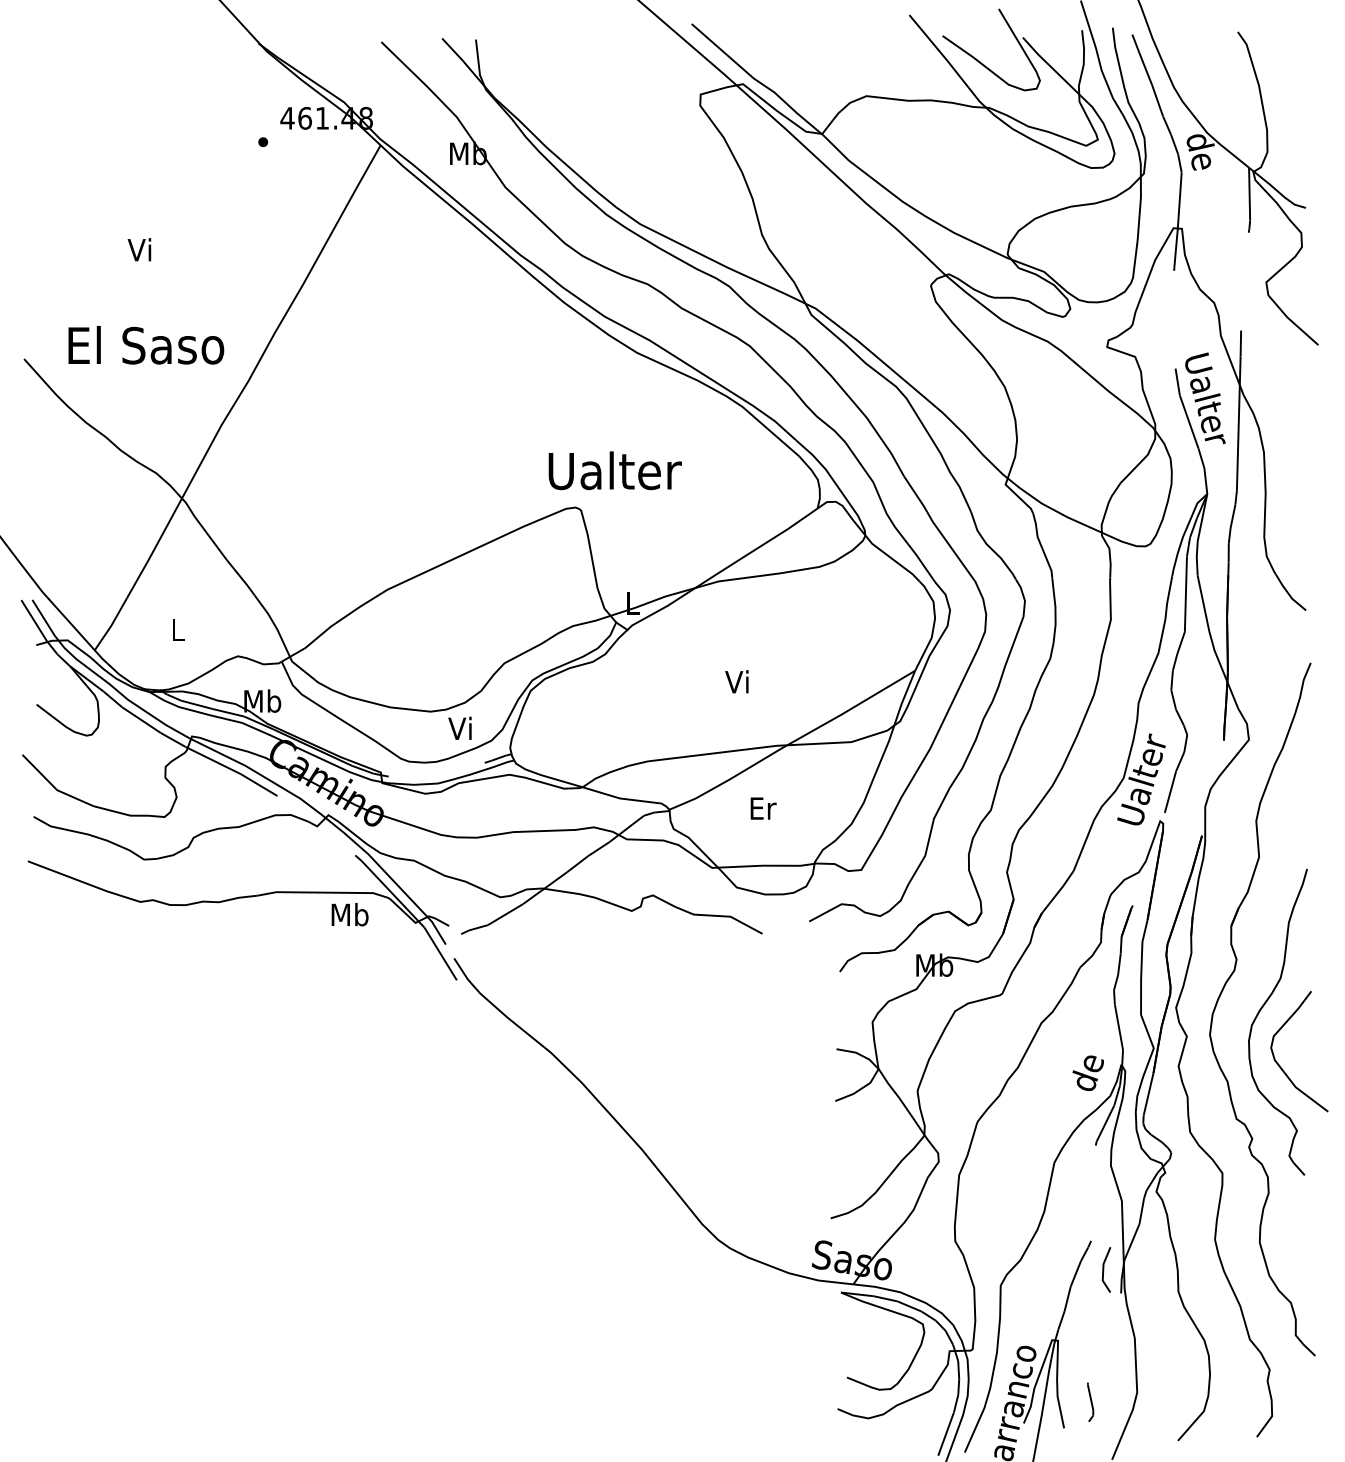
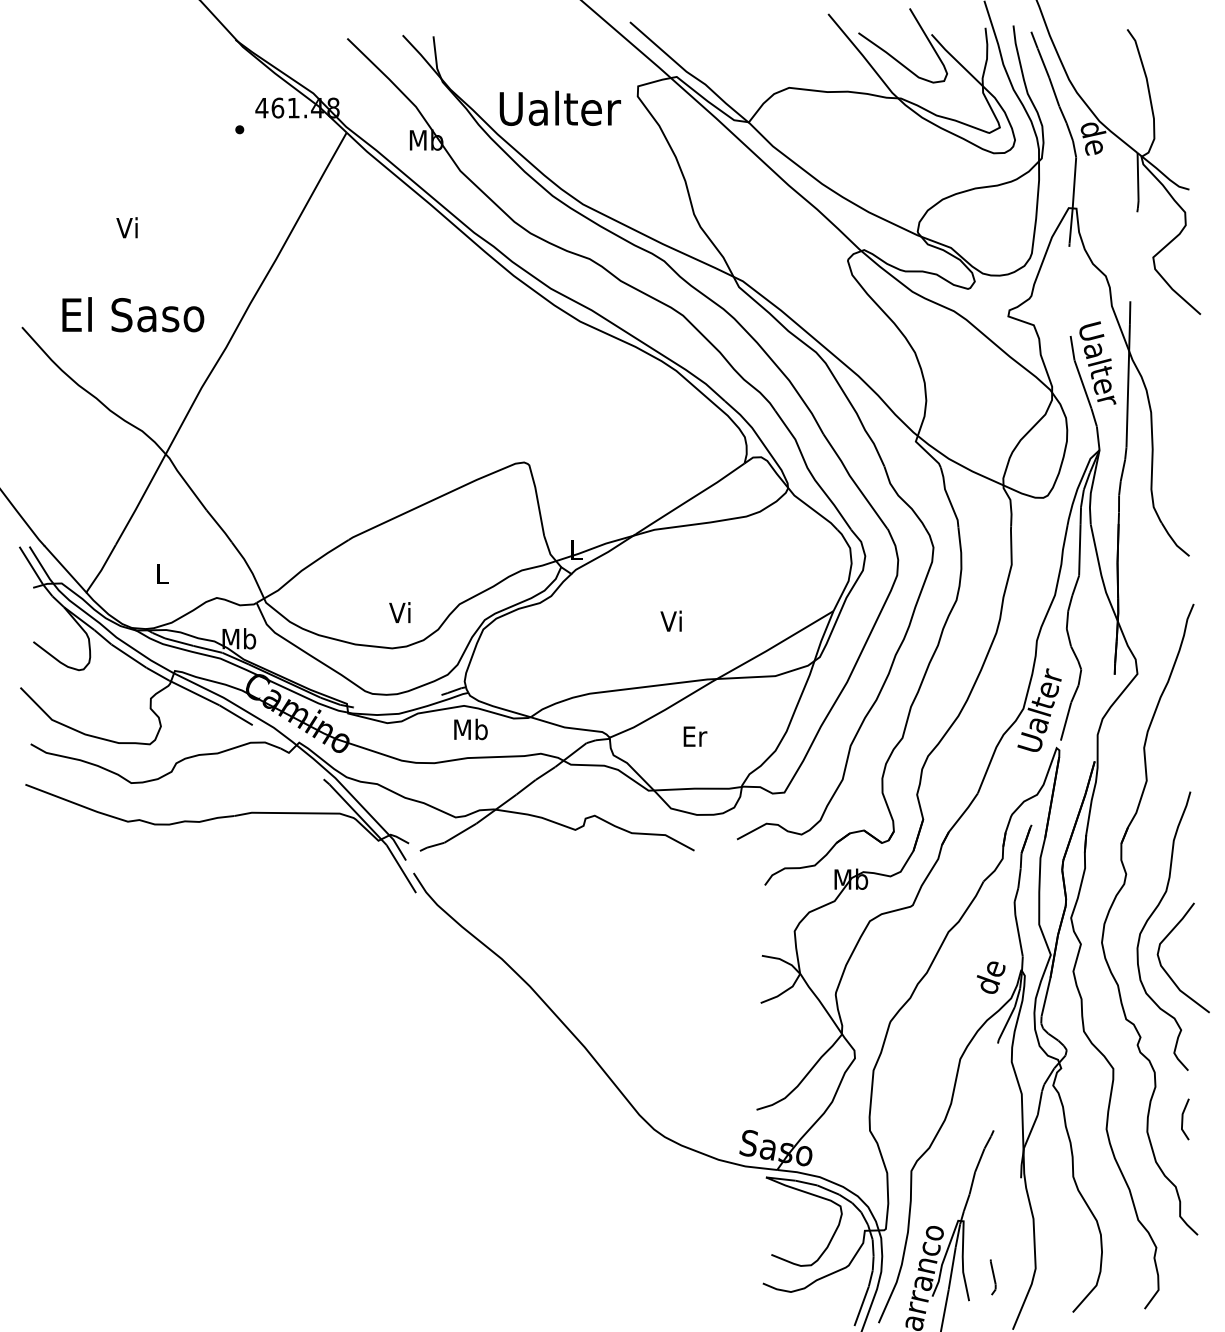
text: (614, 470) -> (559, 108), moved
text: (459, 727) -> (399, 611), moved
text: (349, 914) -> (470, 729), moved
line: (1104, 1269) -> (1183, 1119), moved

